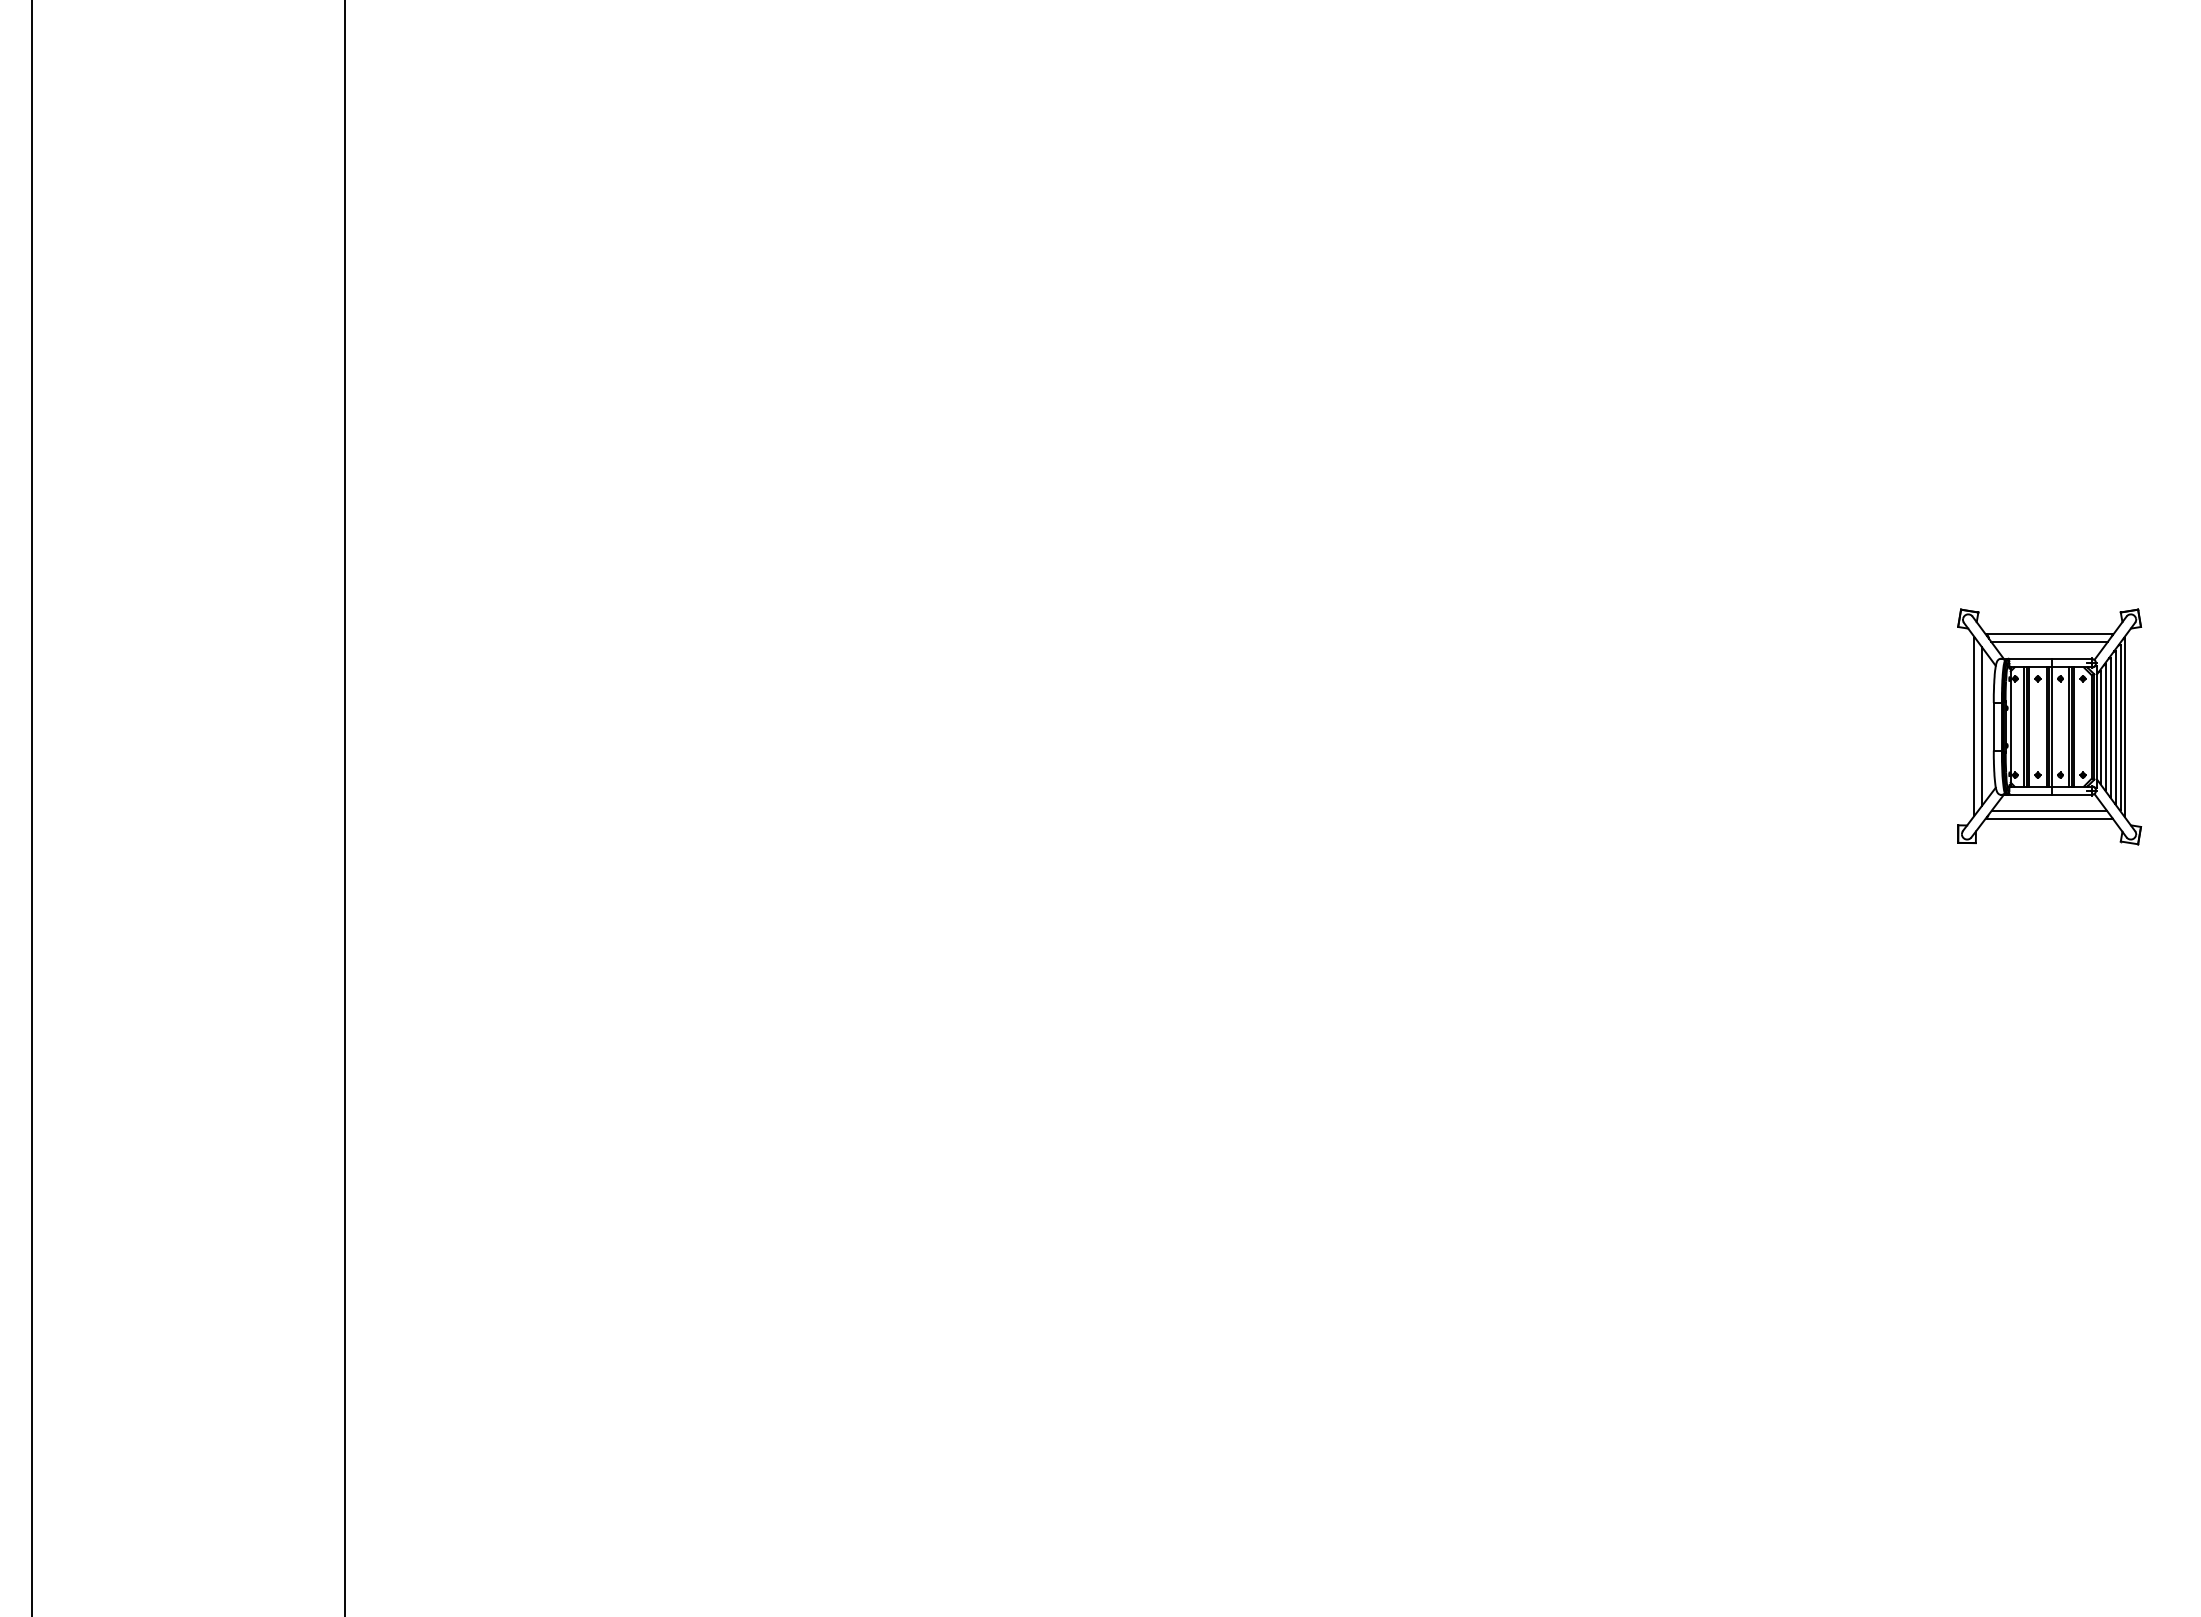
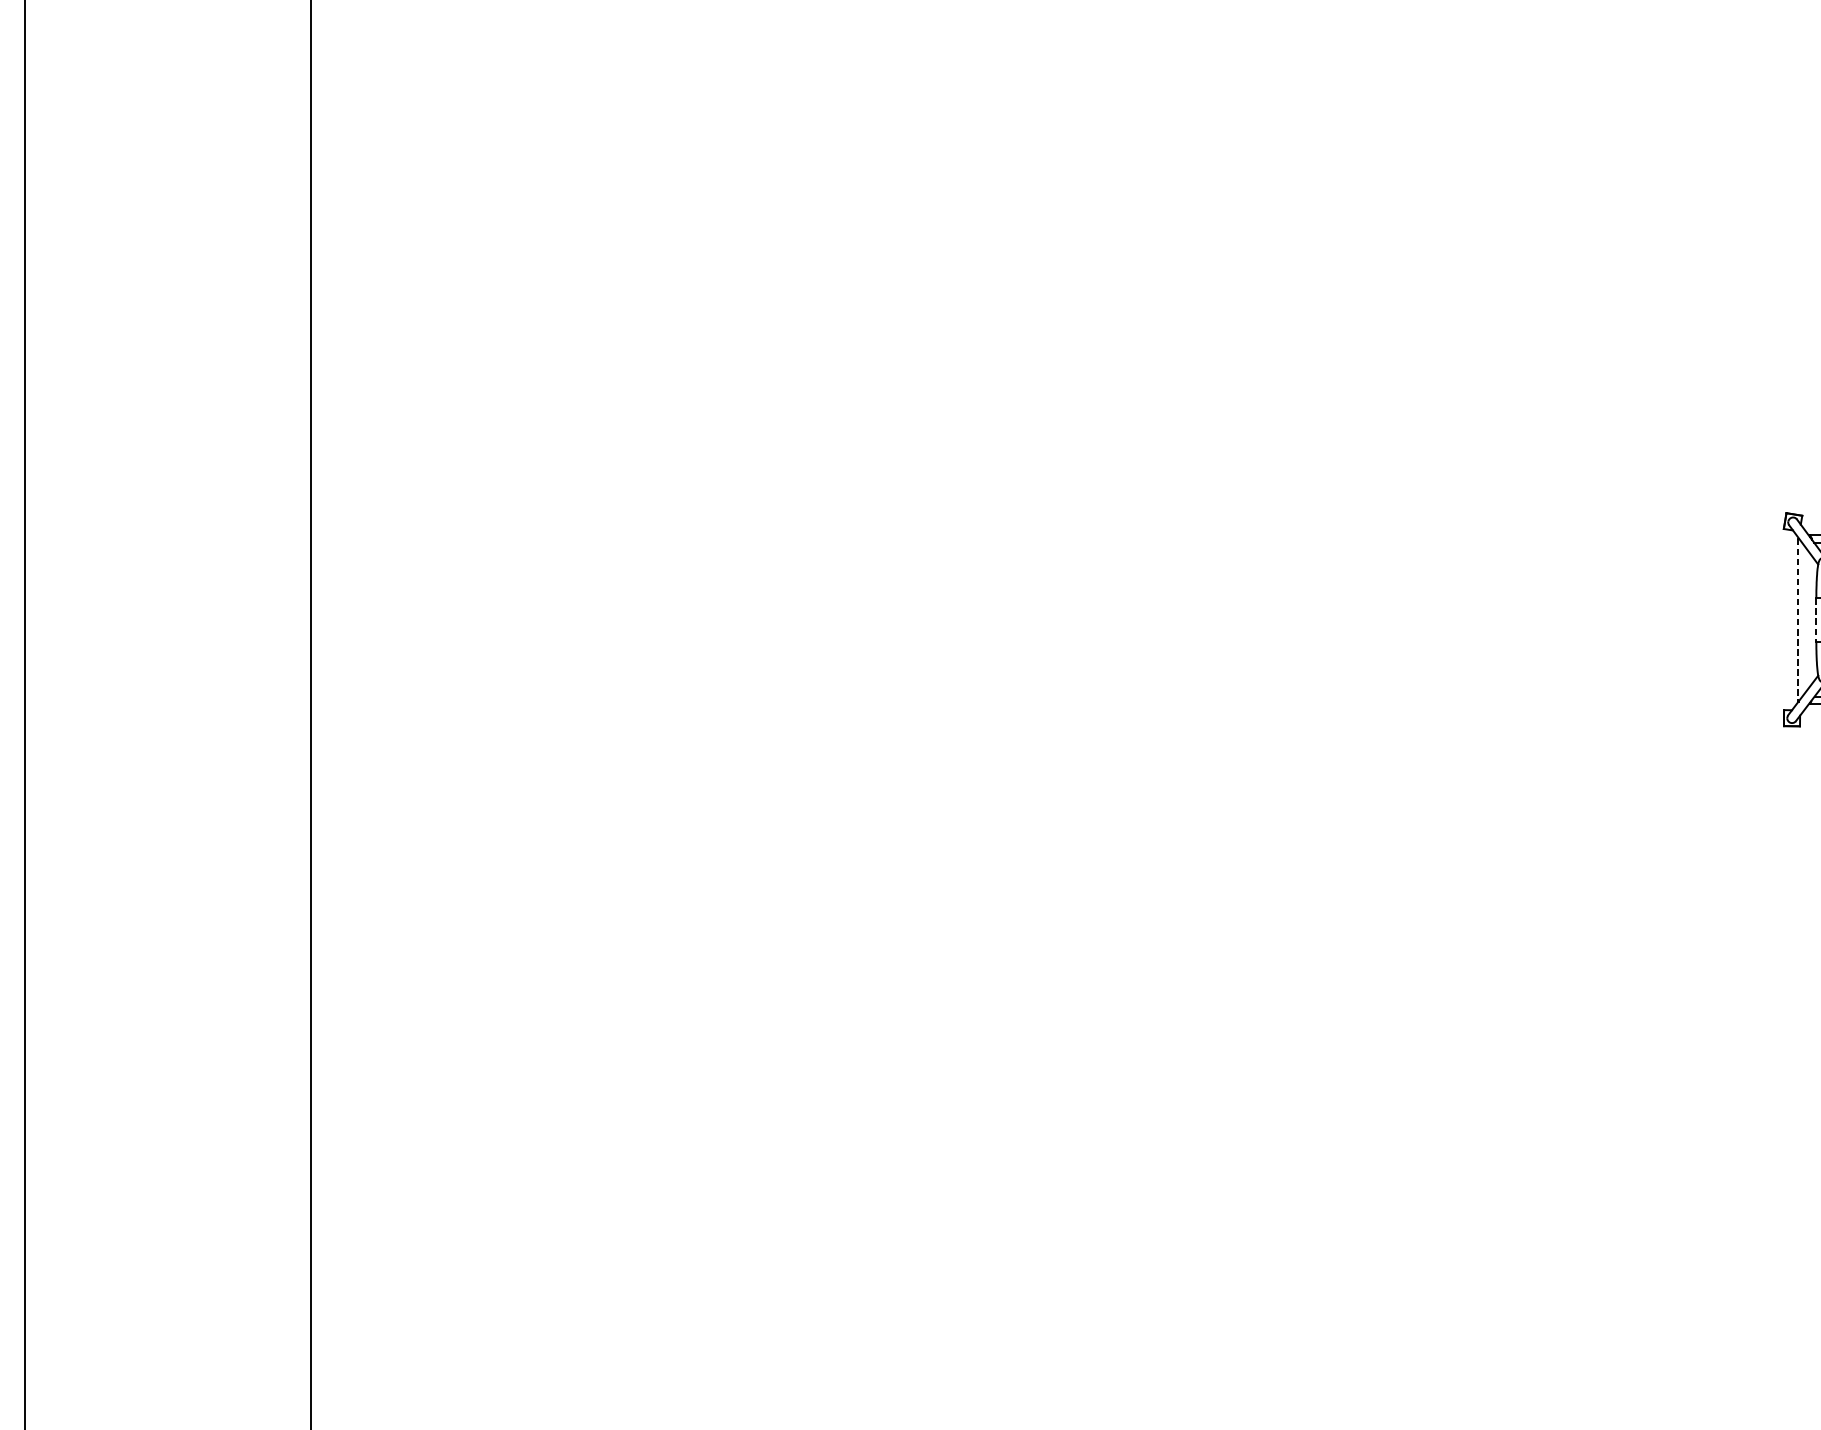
line: (1982, 726) -> (1806, 619), removed
line: (1993, 726) -> (1816, 619), solid -> dashed
line: (1973, 727) -> (1797, 620), solid -> dashed

